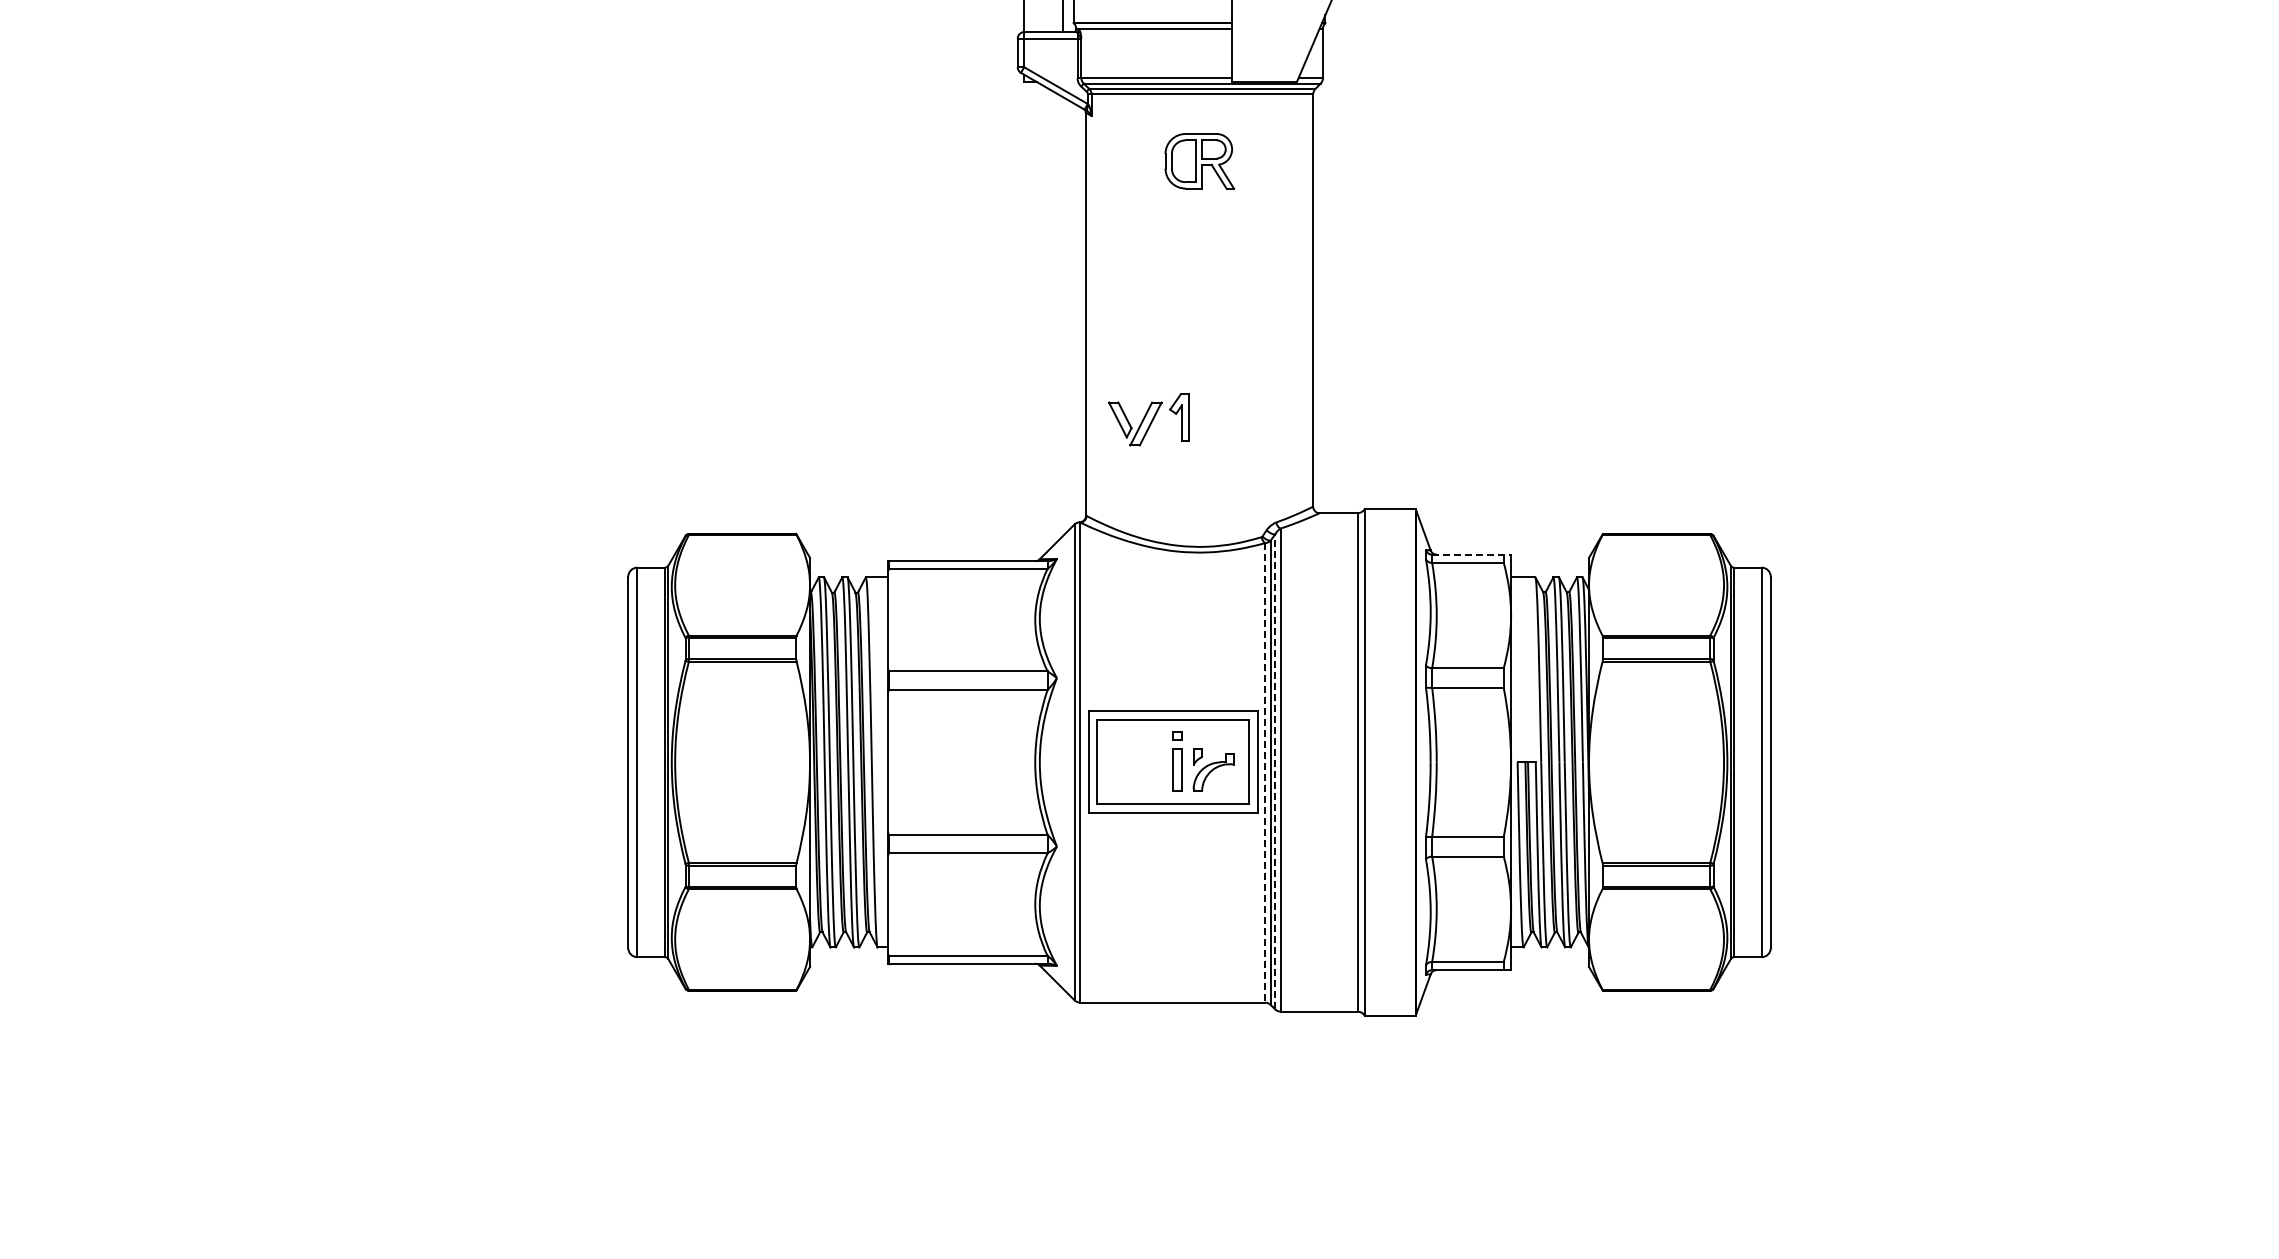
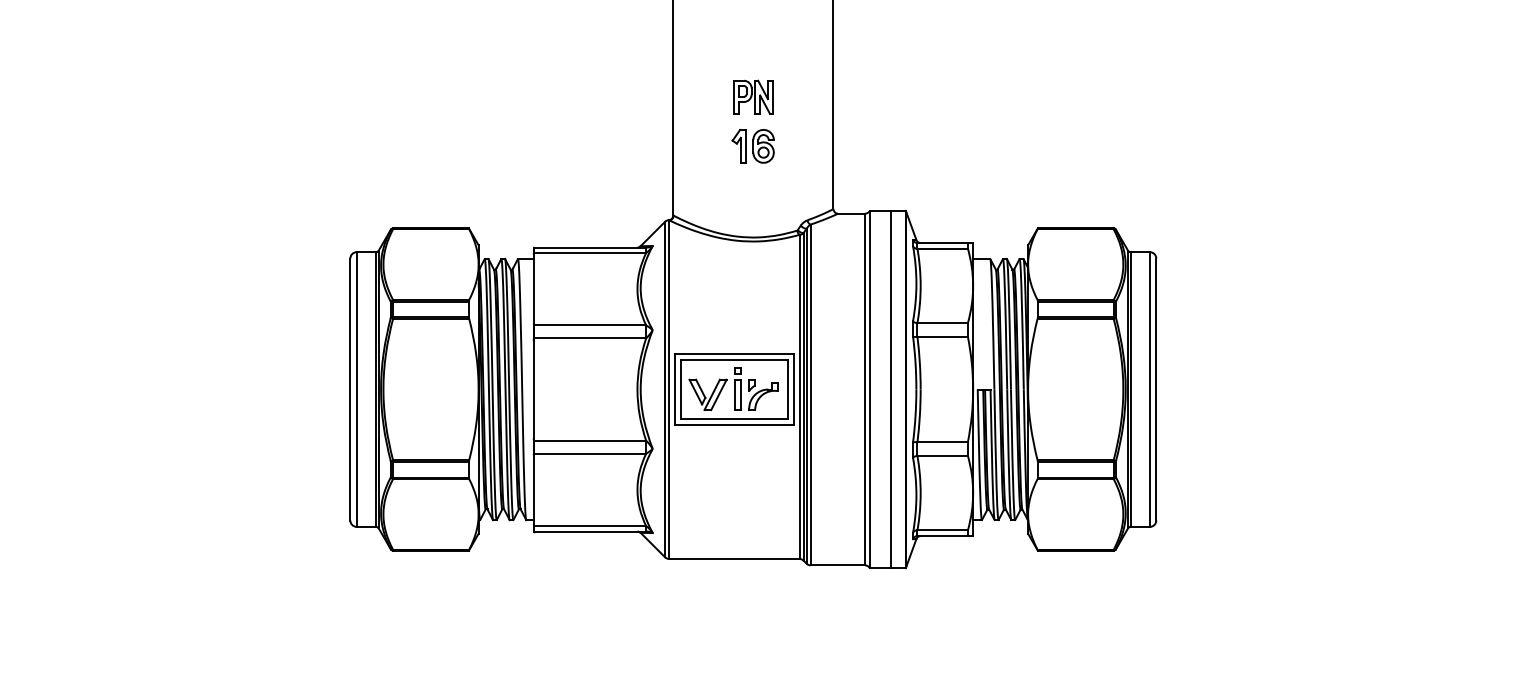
part: (1199, 347) -> (753, 96), added
part: (1213, 417) -> (763, 146), added
part: (1135, 423) -> (708, 394), moved
line: (1472, 554) -> (945, 242), dashed -> solid
line: (1394, 762) -> (890, 389), added
line: (1275, 771) -> (806, 395), dashed -> solid
line: (1265, 772) -> (799, 396), dashed -> solid

